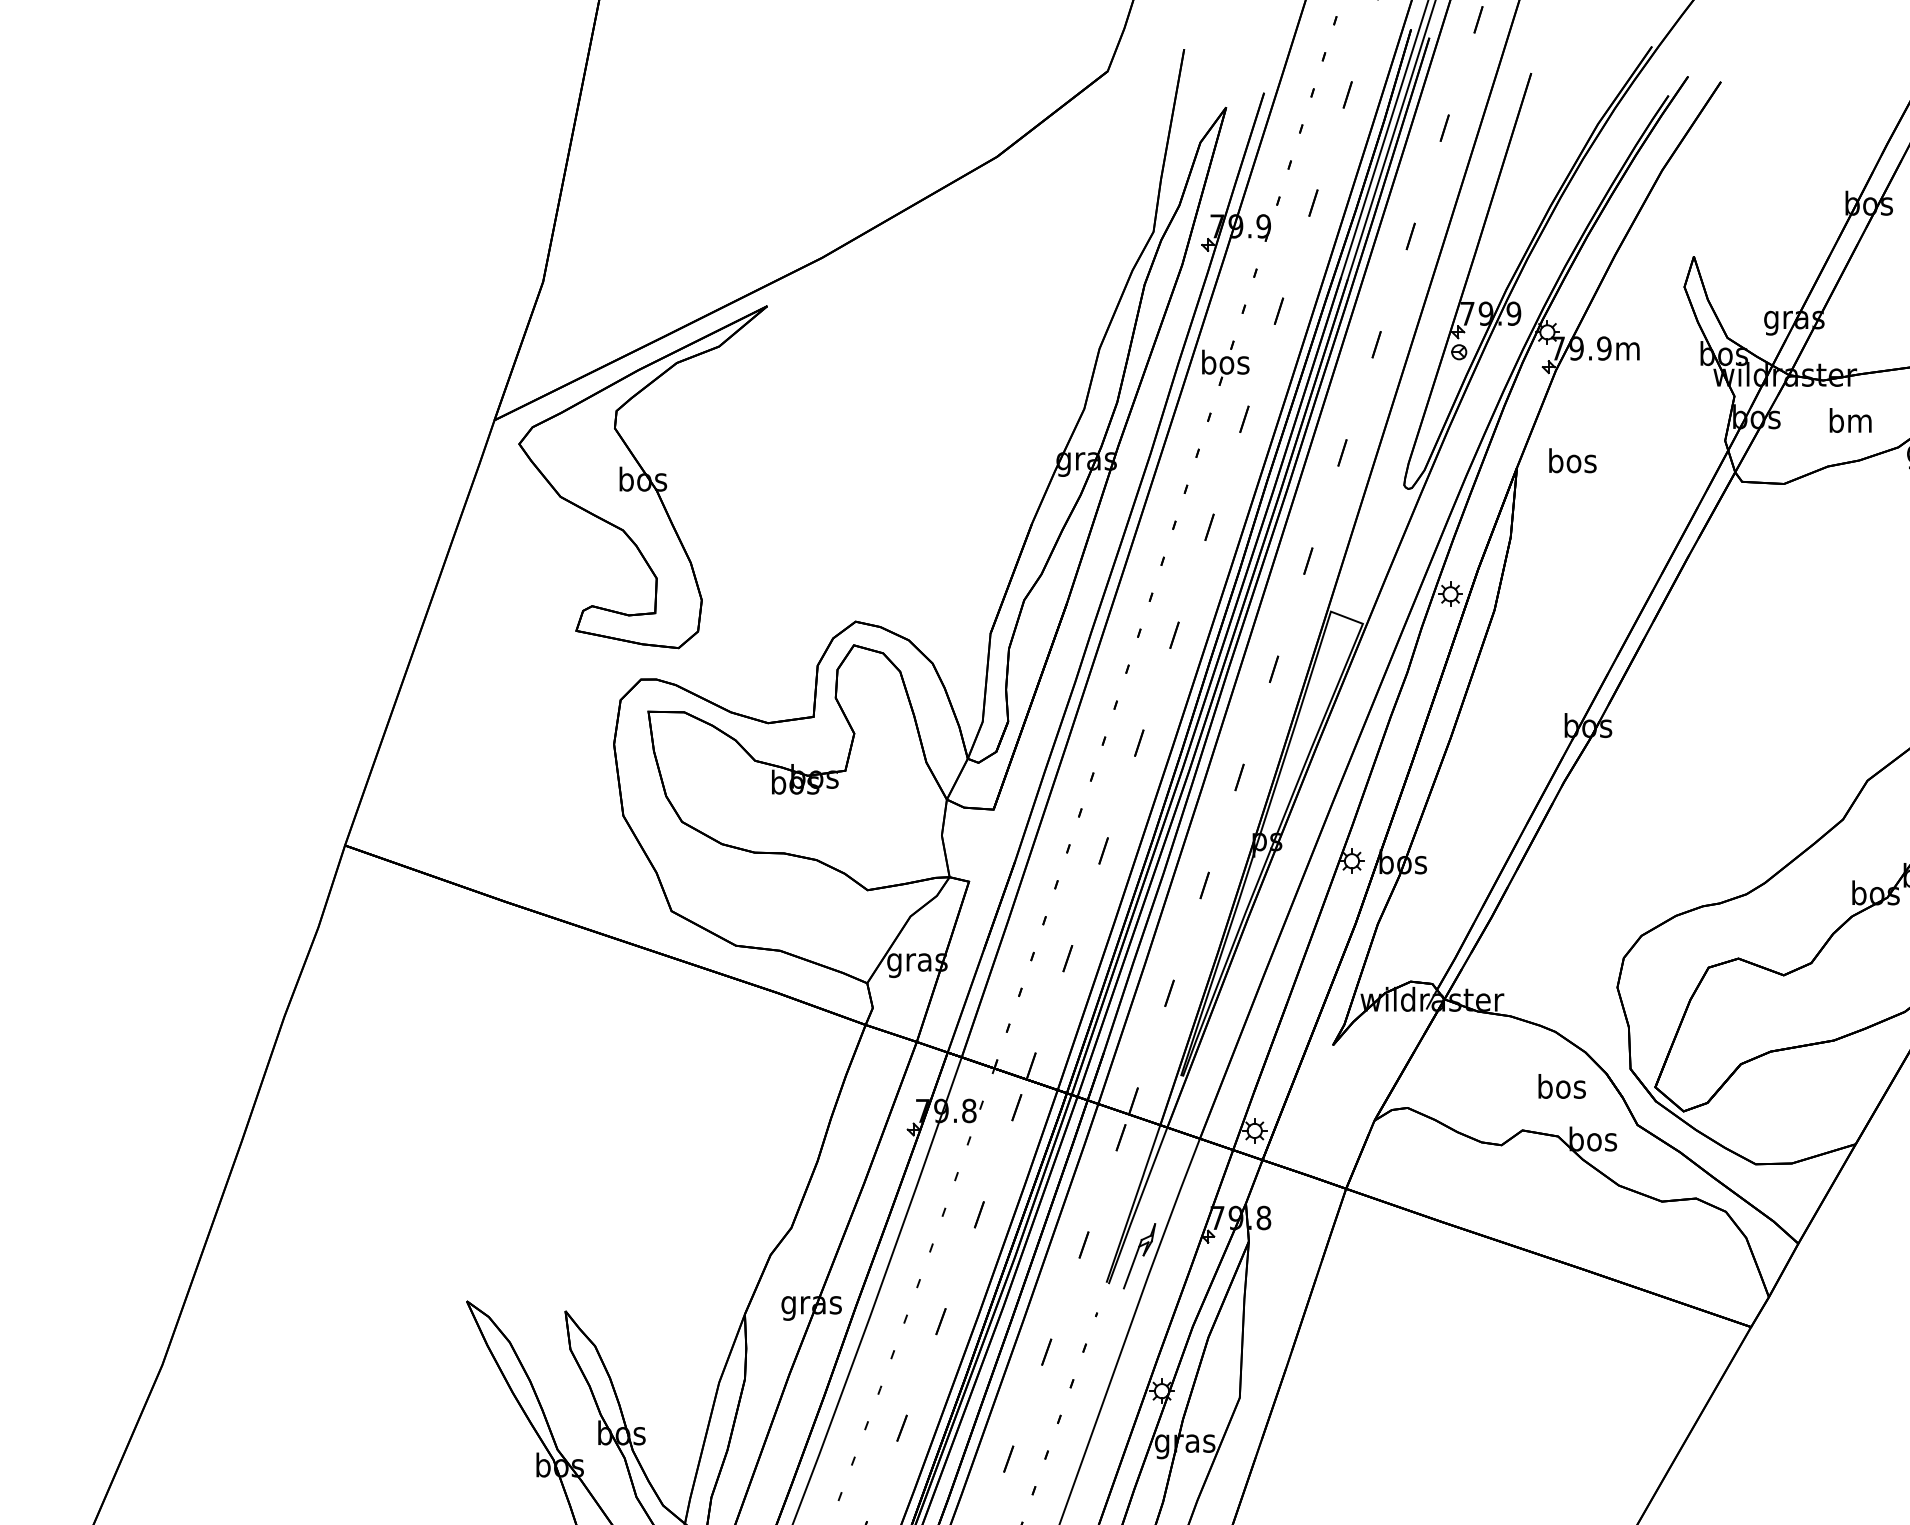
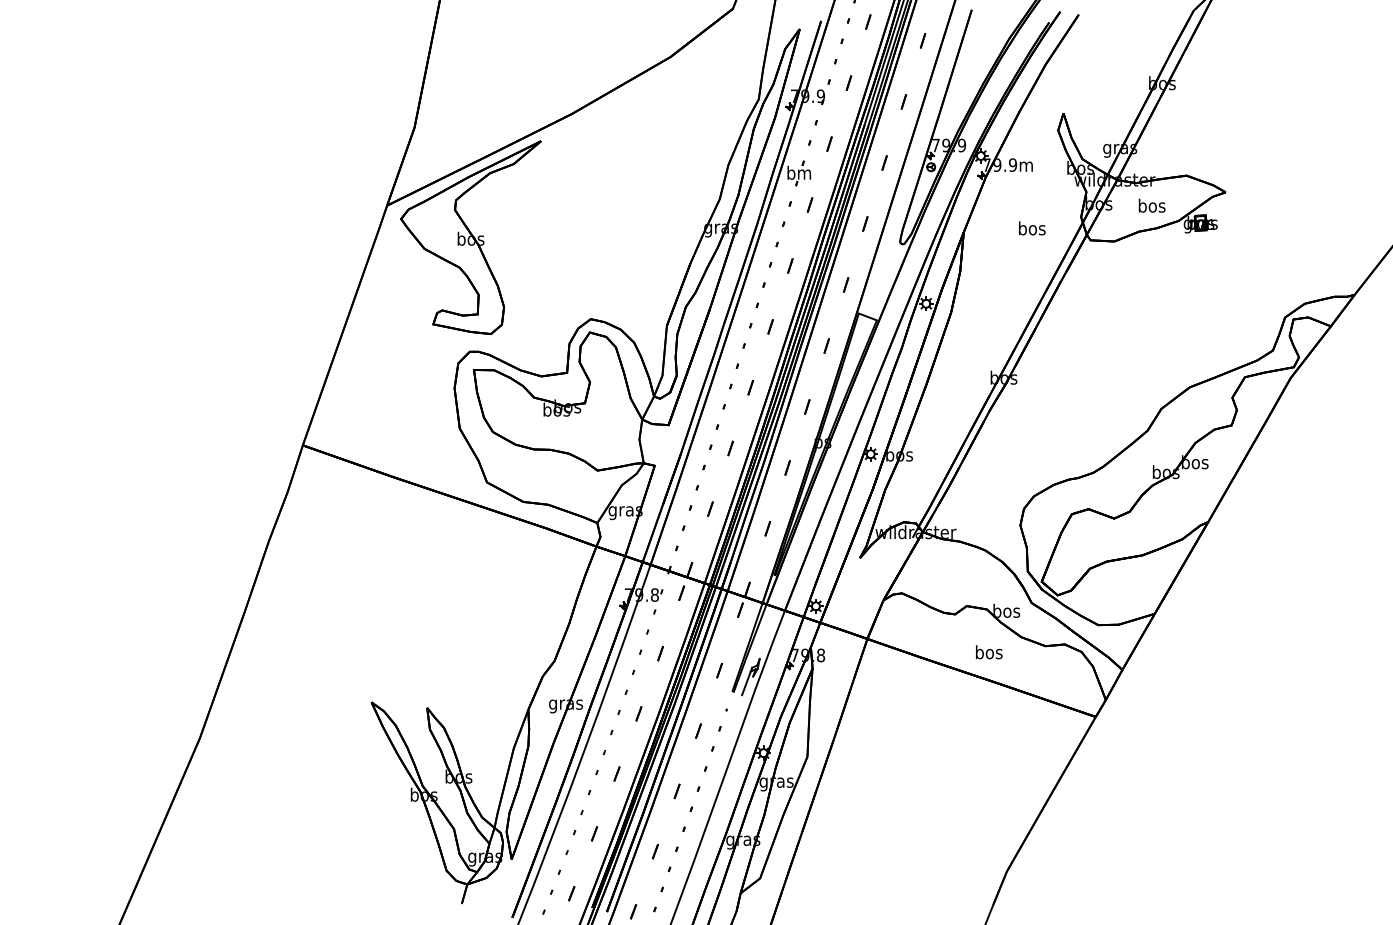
text: (1225, 361) -> (799, 172), bos -> bm
text: (1849, 420) -> (1151, 205), bm -> bos
text: (1573, 460) -> (1032, 228), moved
text: (1562, 1086) -> (989, 652), moved

